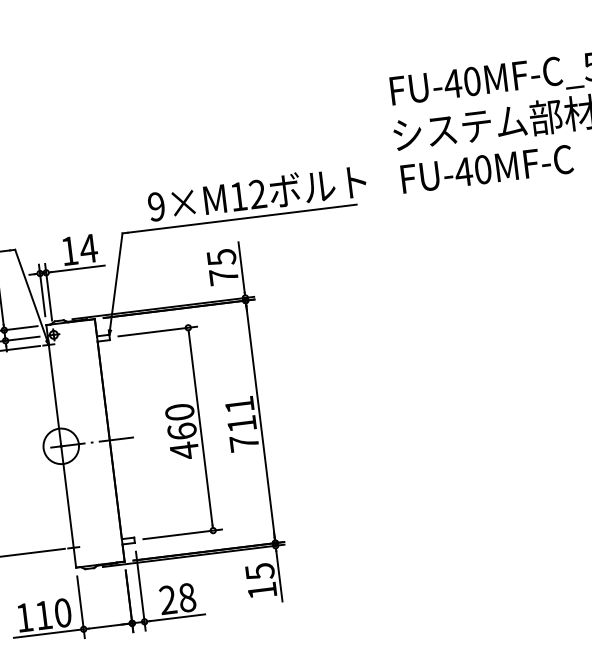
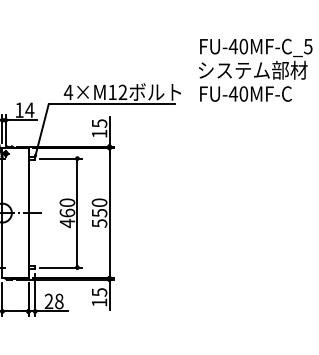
text: (156, 206) -> (68, 92), 9×M12 -> 4×M12
text: (223, 276) -> (99, 133), 75 -> 15
text: (241, 423) -> (99, 212), 711 -> 550

